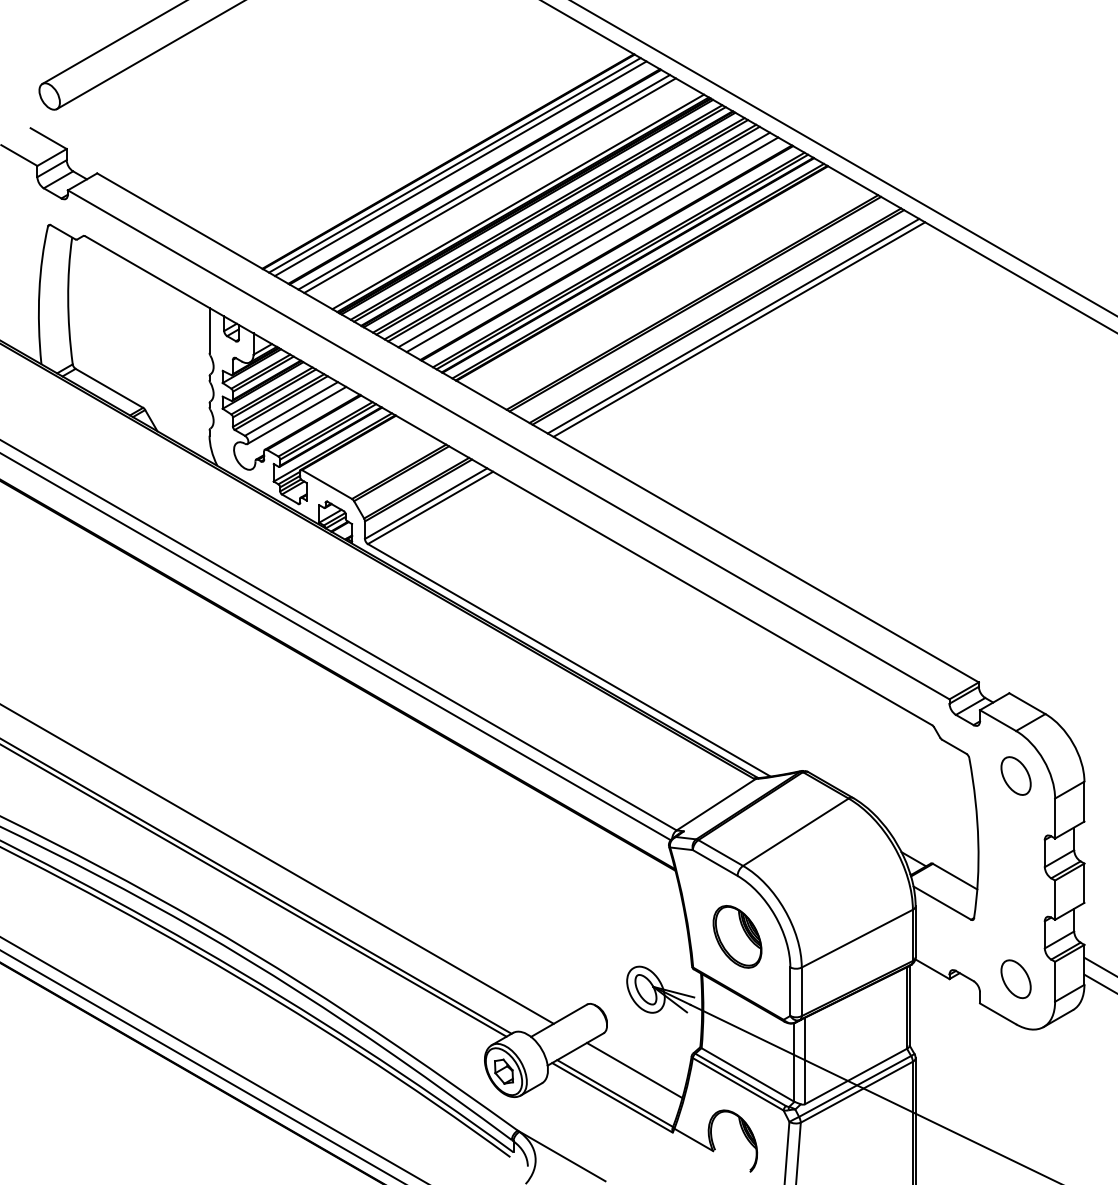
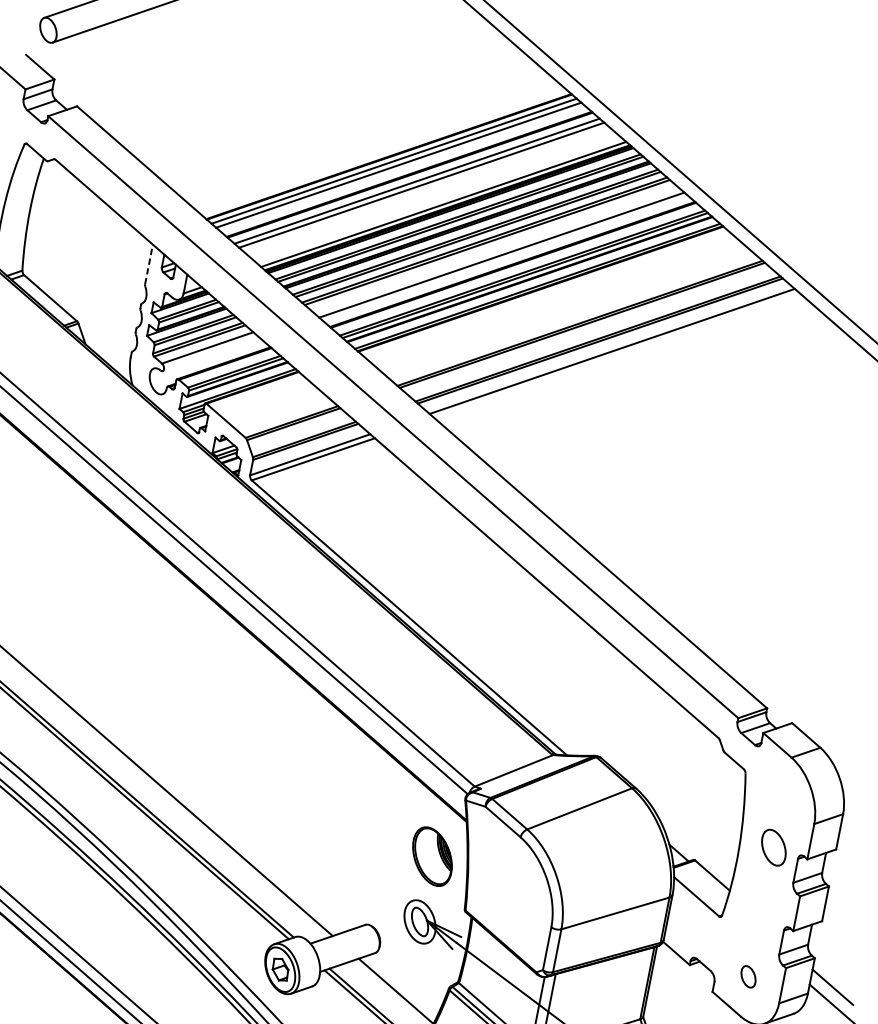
line: (583, 239) -> (494, 248), removed
line: (209, 329) -> (149, 263), solid -> dashed
line: (739, 329) -> (616, 355), removed
line: (296, 415) -> (211, 354), removed
part: (1015, 775) -> (773, 847), moved
part: (737, 936) -> (432, 856), moved
part: (1015, 979) -> (748, 976), size x0.6

